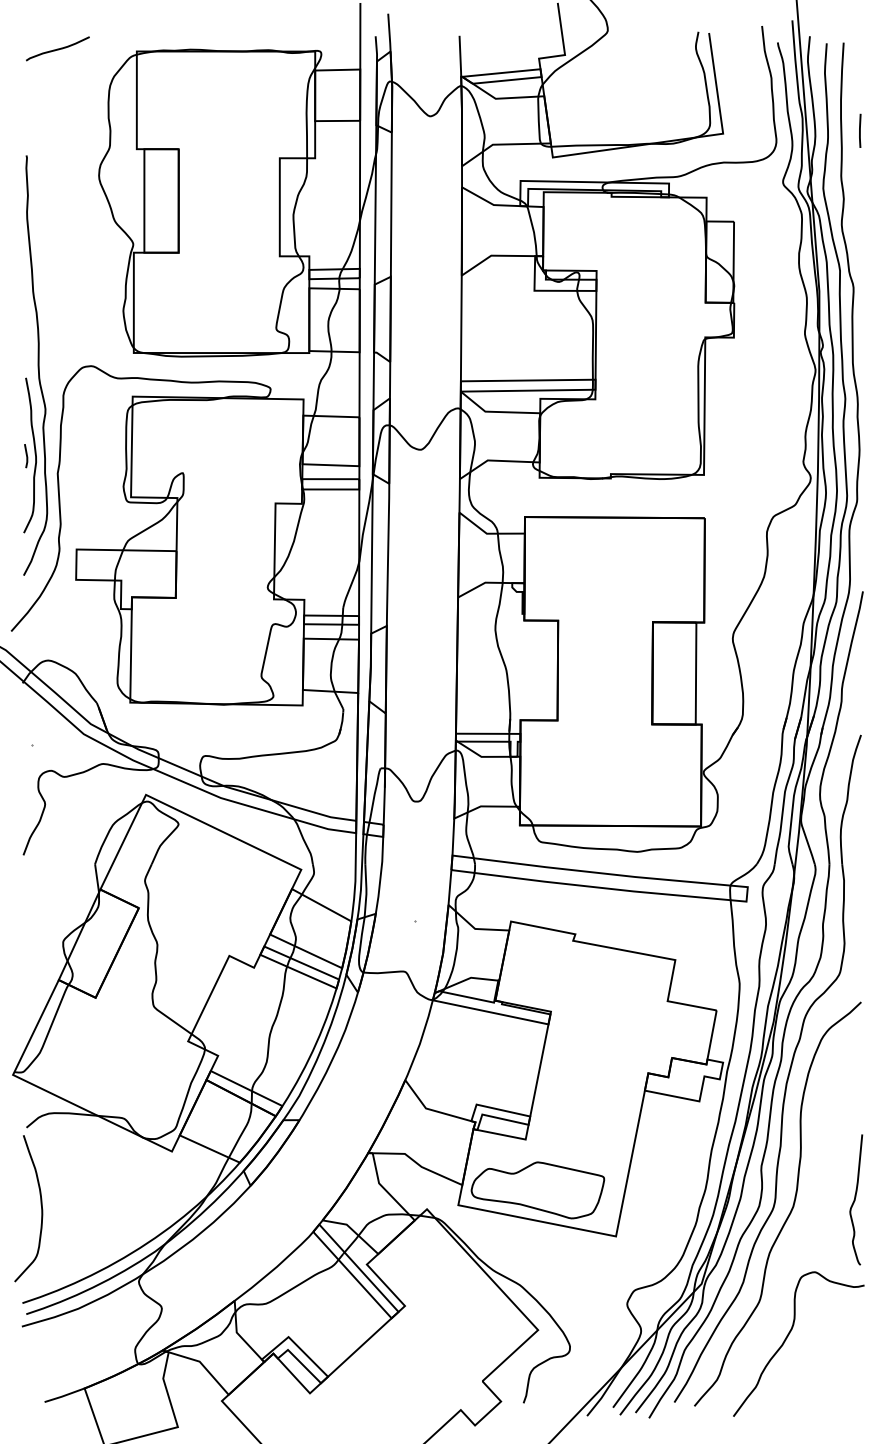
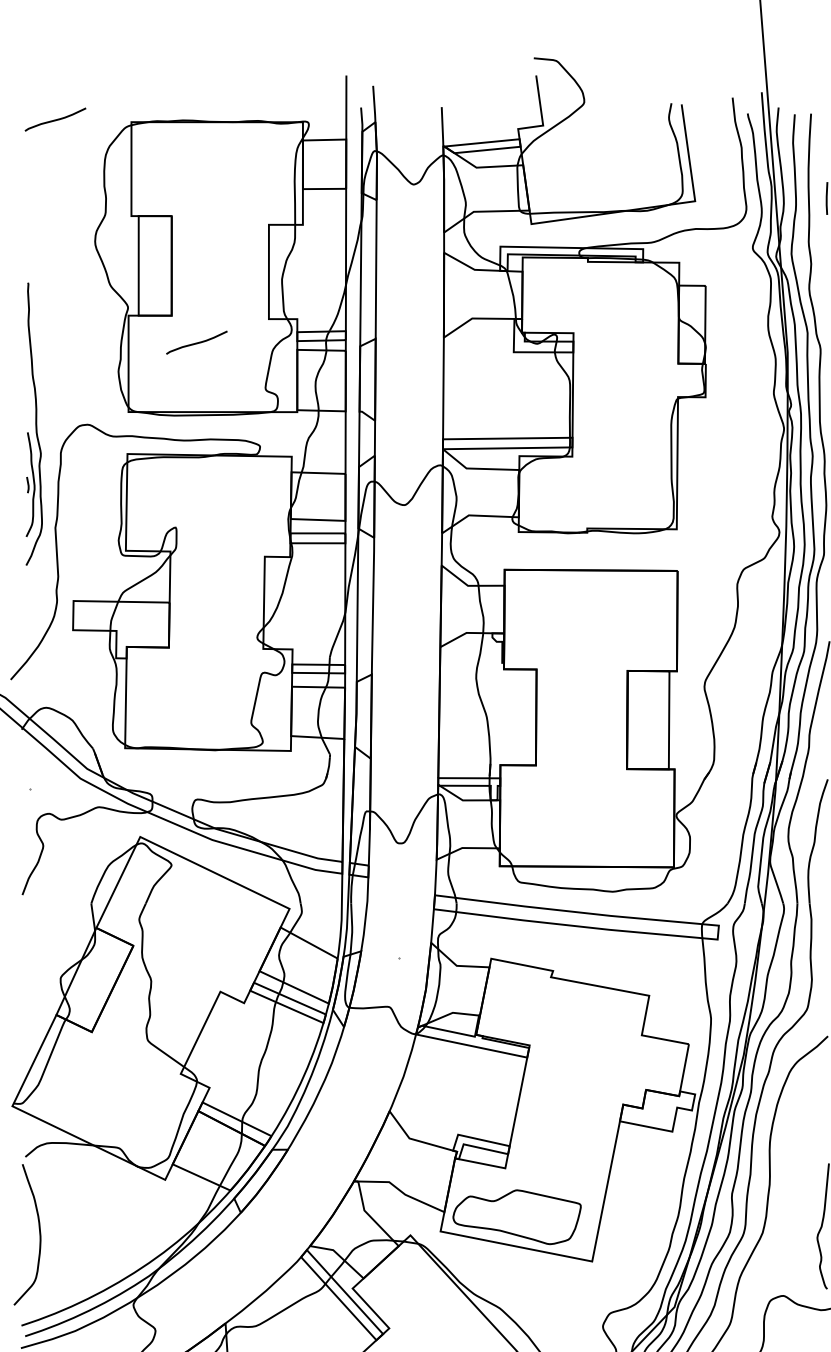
curve: (204, 280) -> (196, 342), added
part: (35, 365) -> (34, 424), size x0.7

